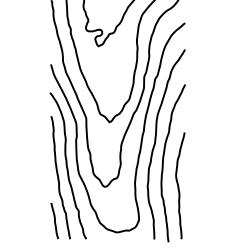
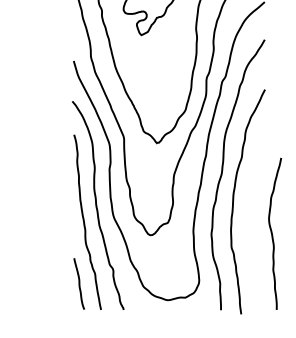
curve: (179, 186) -> (273, 234), moved

